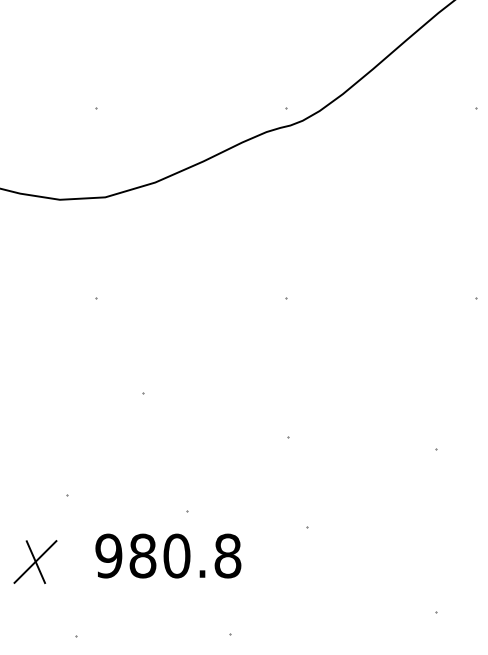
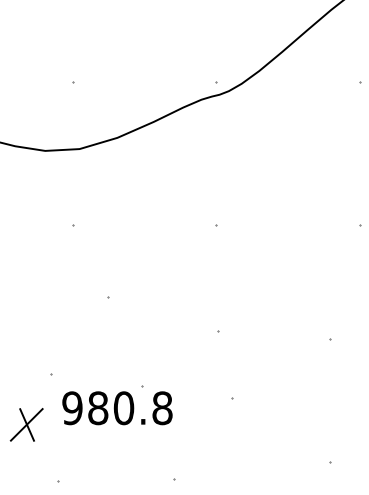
text: (168, 555) -> (117, 407), moved

